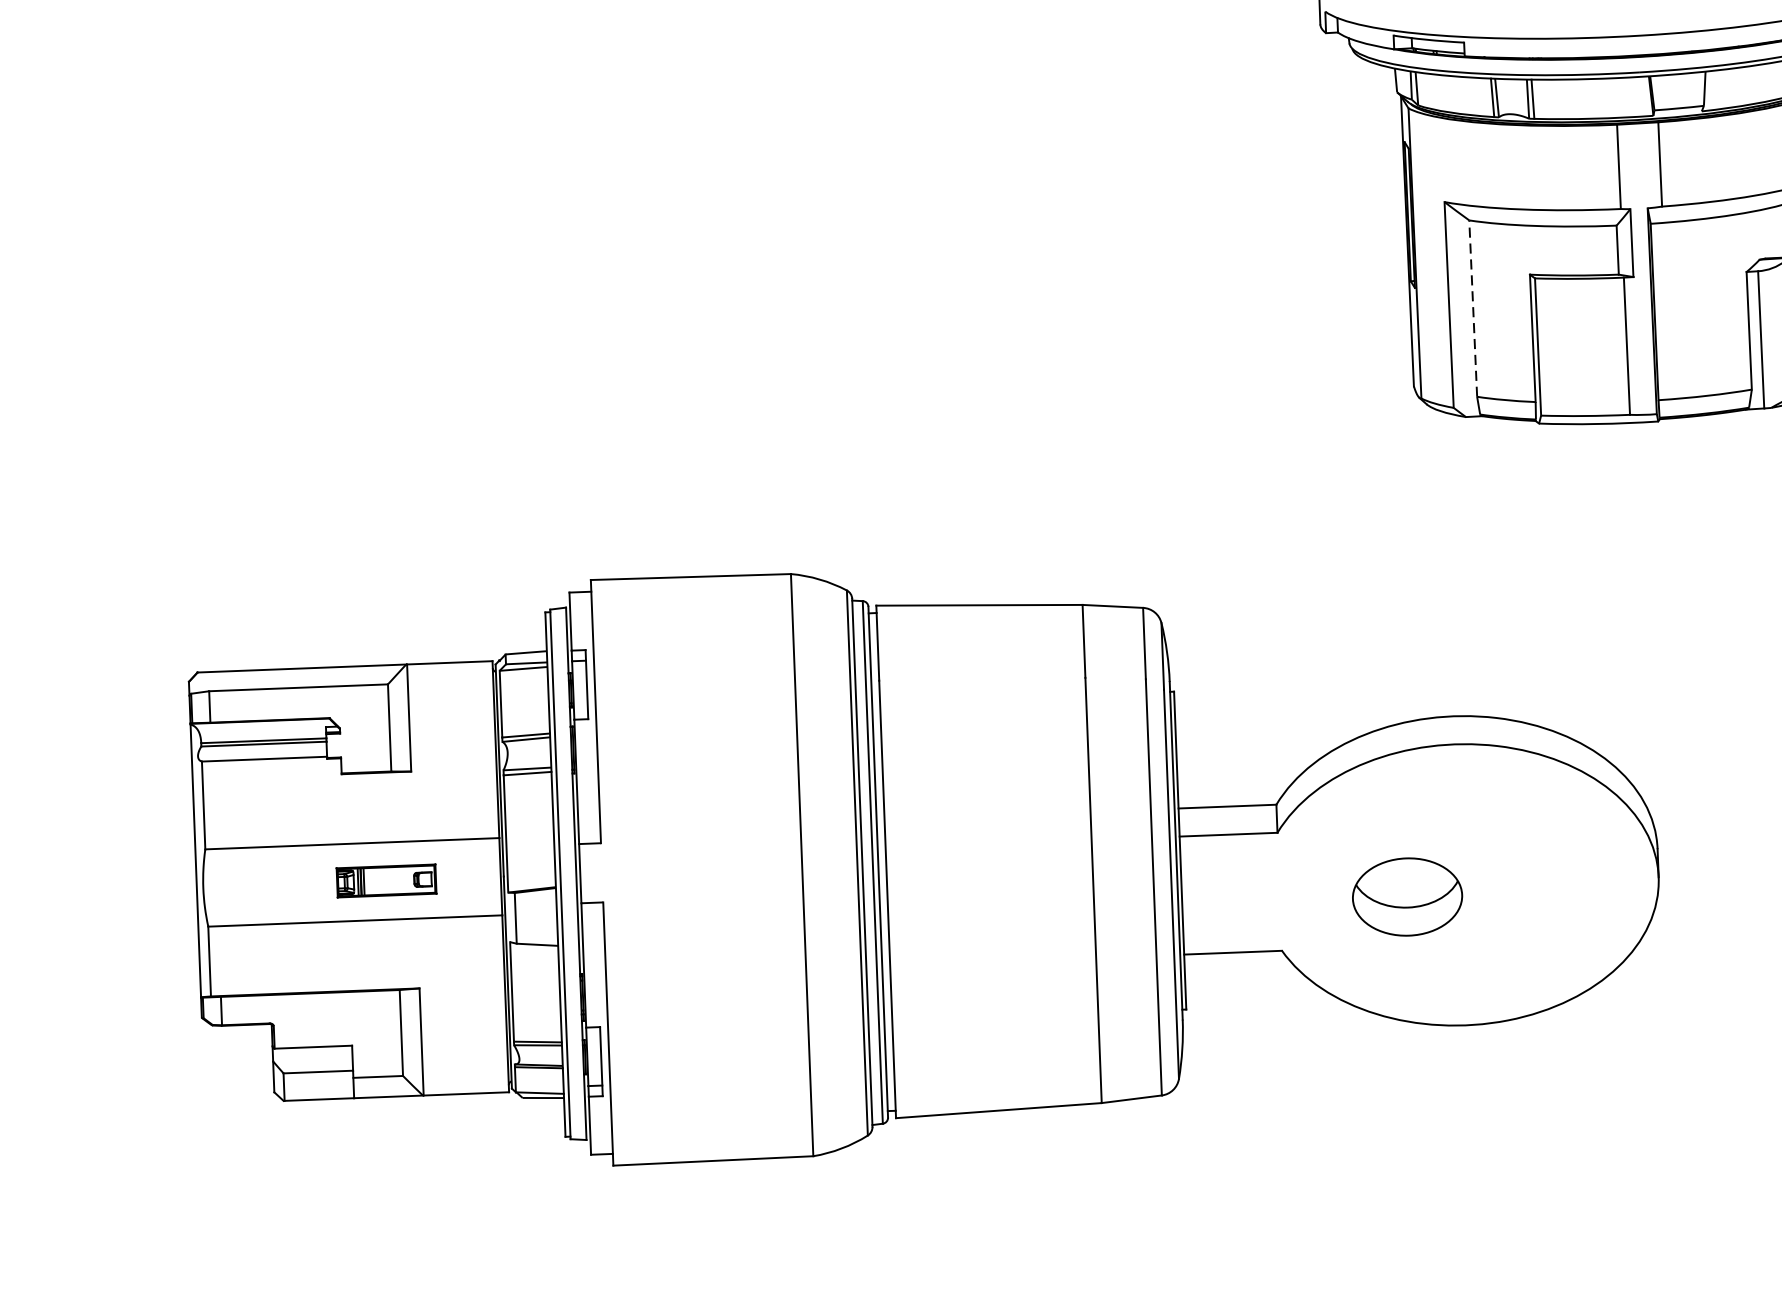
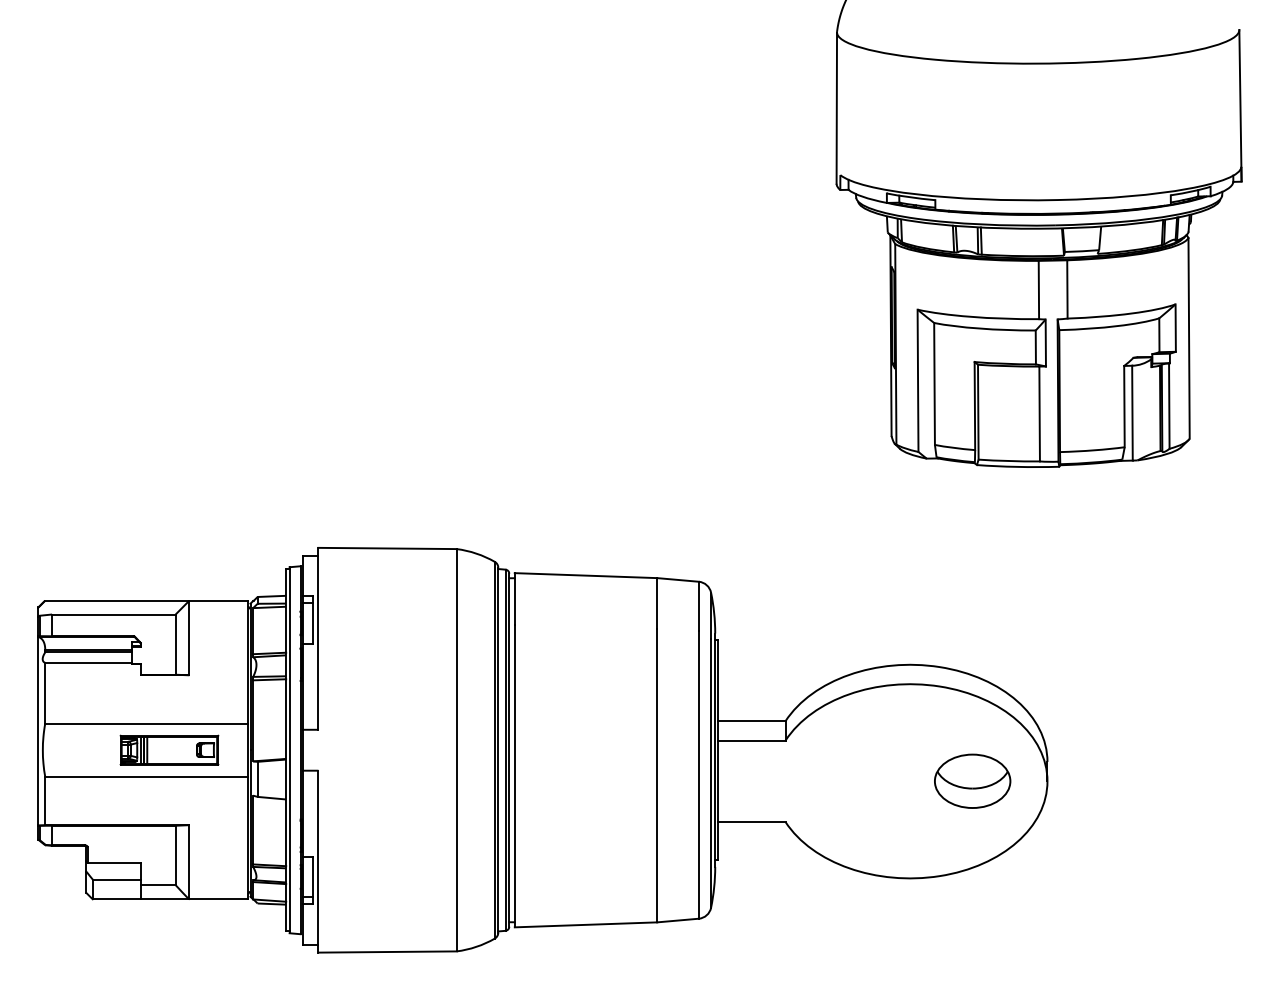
line: (1473, 307) -> (934, 383), dashed -> solid
part: (386, 880) -> (169, 749), size x1.43
part: (1407, 895) -> (972, 780), moved

